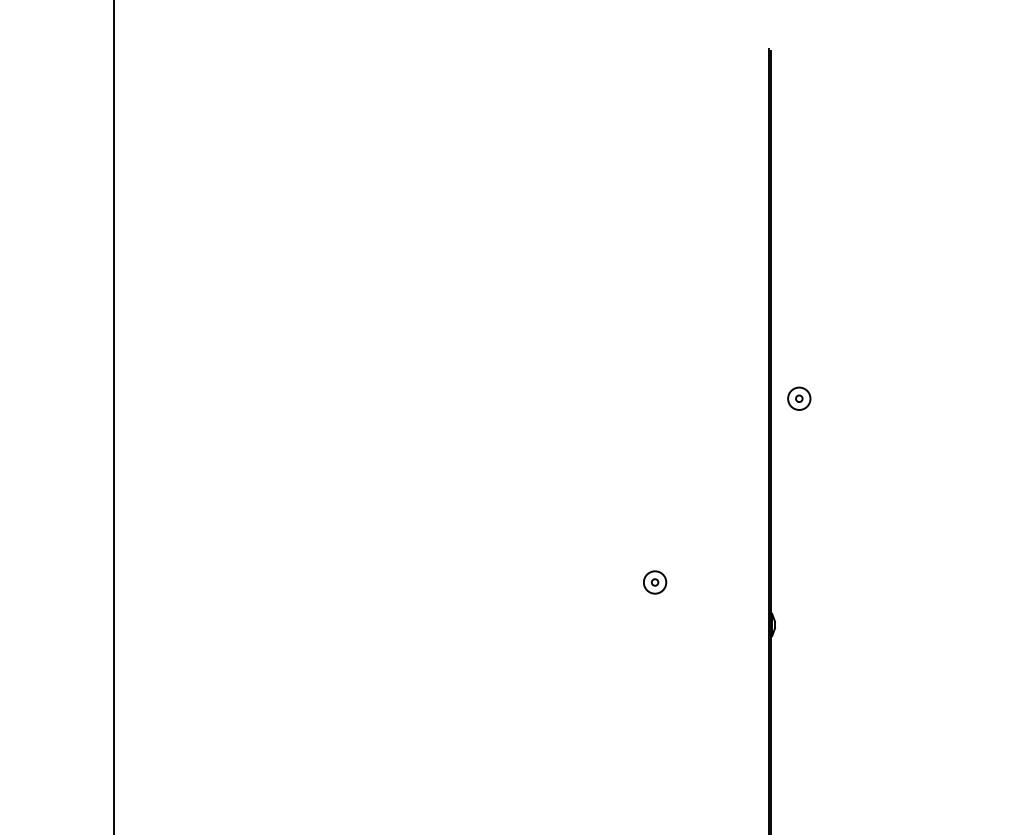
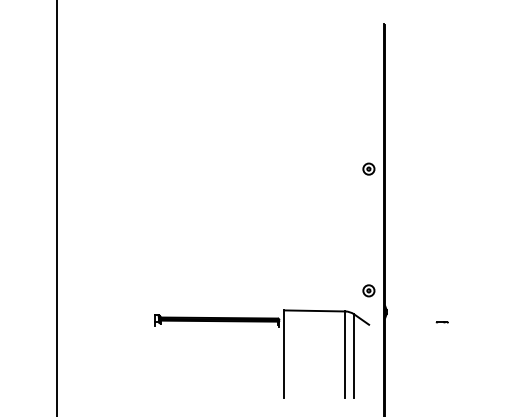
part: (798, 397) -> (368, 168), moved
part: (654, 581) -> (368, 290), moved
line: (884, 645) -> (441, 322), added
part: (568, 707) -> (283, 353), added

